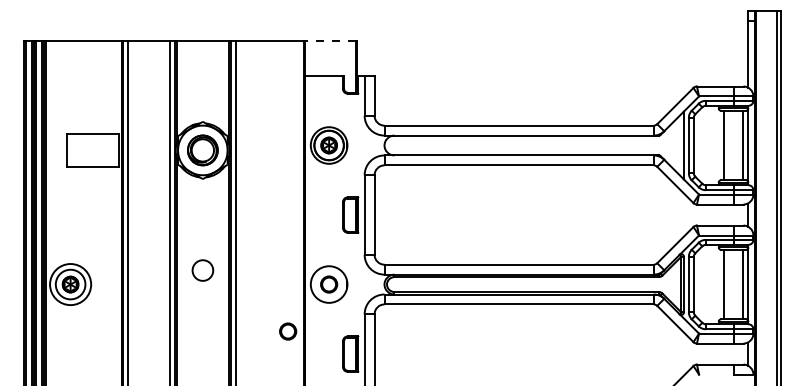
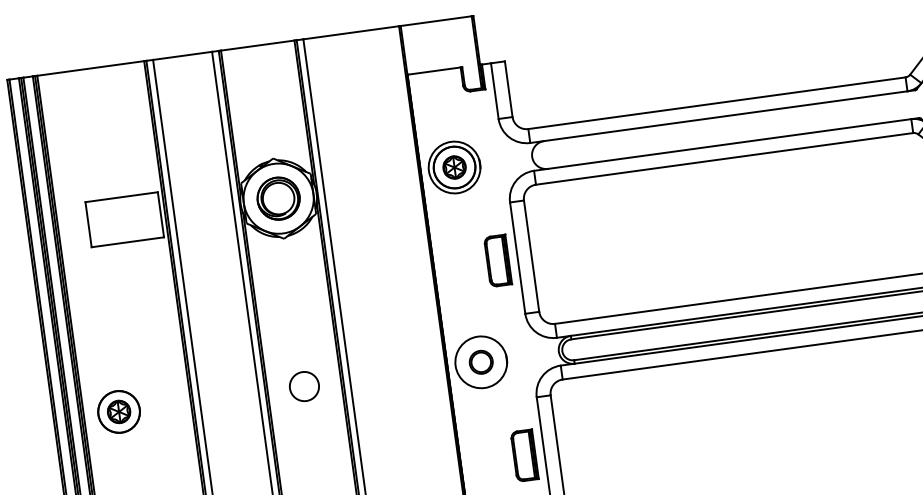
line: (329, 41) -> (435, 21), dashed -> solid
circle: (202, 270) -> (303, 386), moved
circle: (70, 284) -> (118, 411), size x0.71
circle: (288, 331) -> (433, 435), removed

